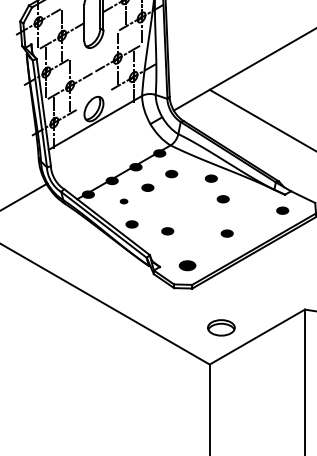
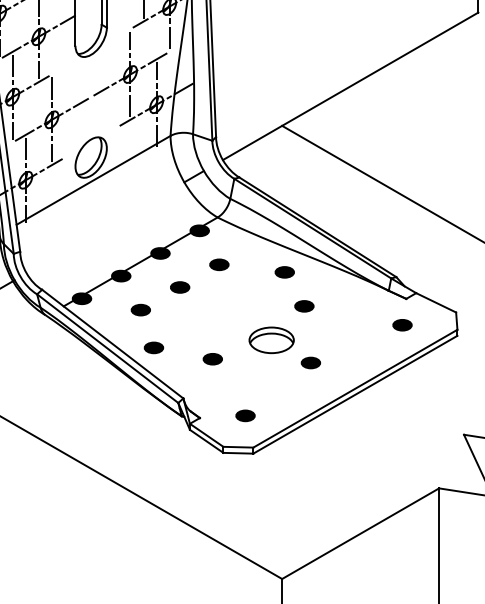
part: (123, 201) -> (139, 310), size x1.67
part: (187, 265) -> (245, 415), size x0.71
part: (221, 327) -> (271, 339), moved

